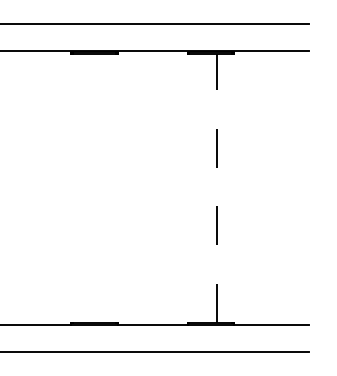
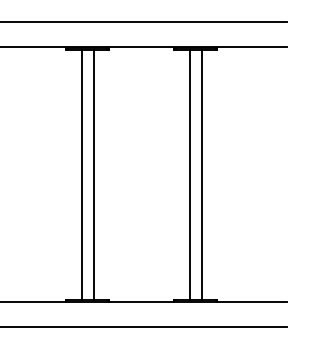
line: (87, 188) -> (81, 174), added
line: (100, 188) -> (93, 174), added
line: (204, 188) -> (189, 174), added
line: (216, 188) -> (201, 174), dashed -> solid

